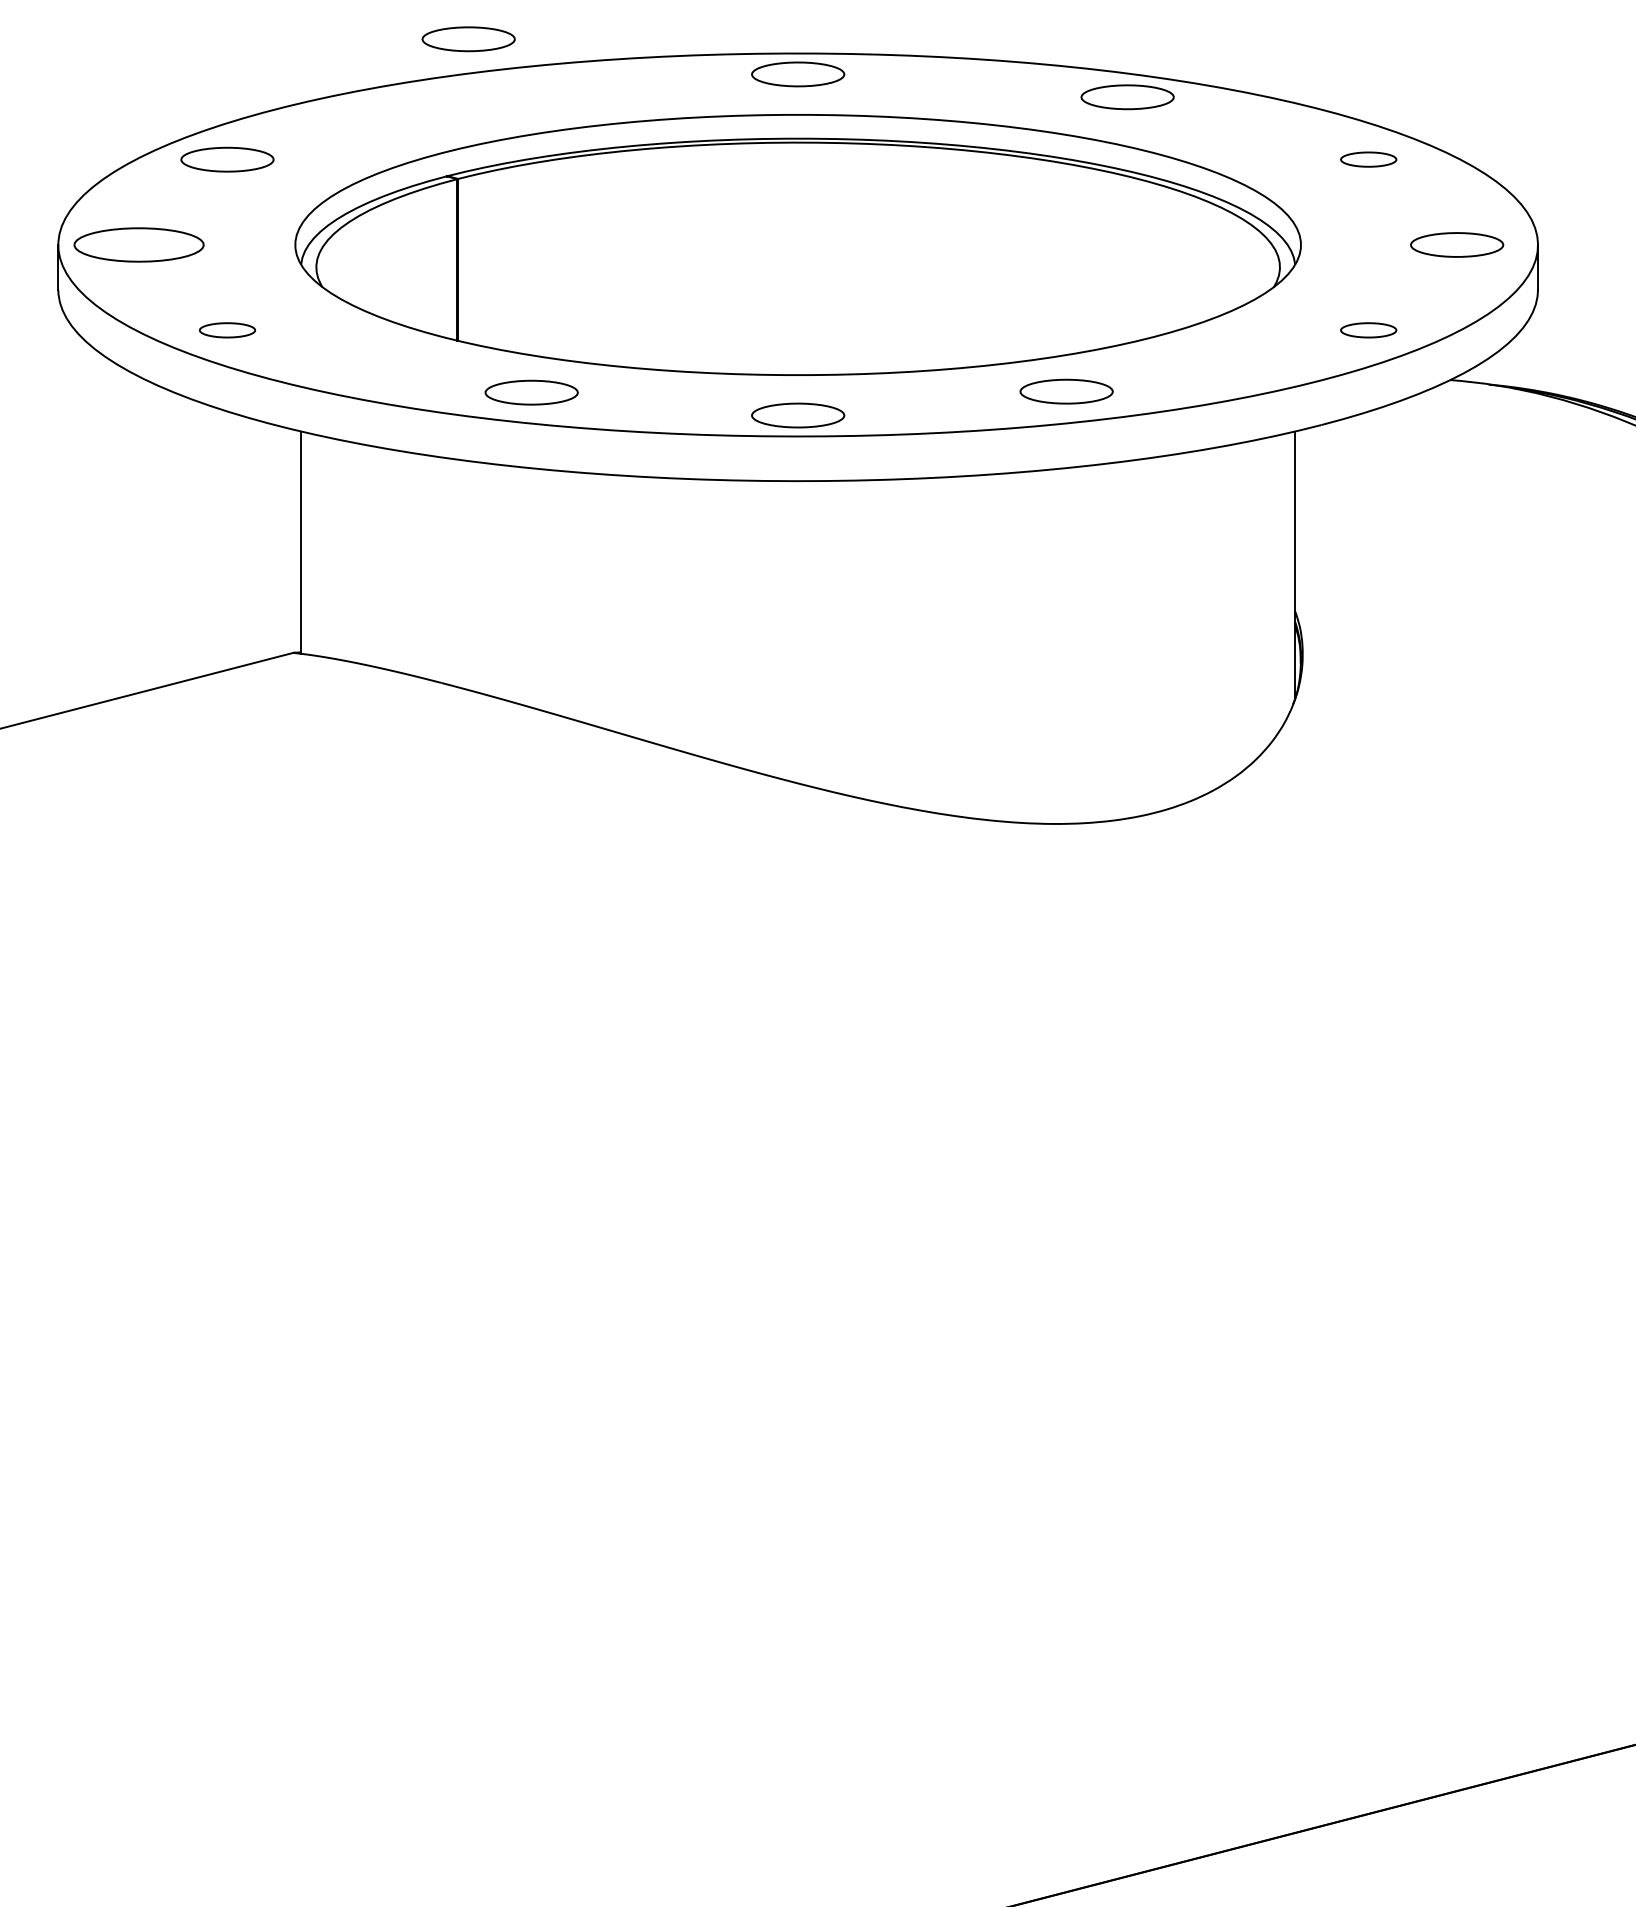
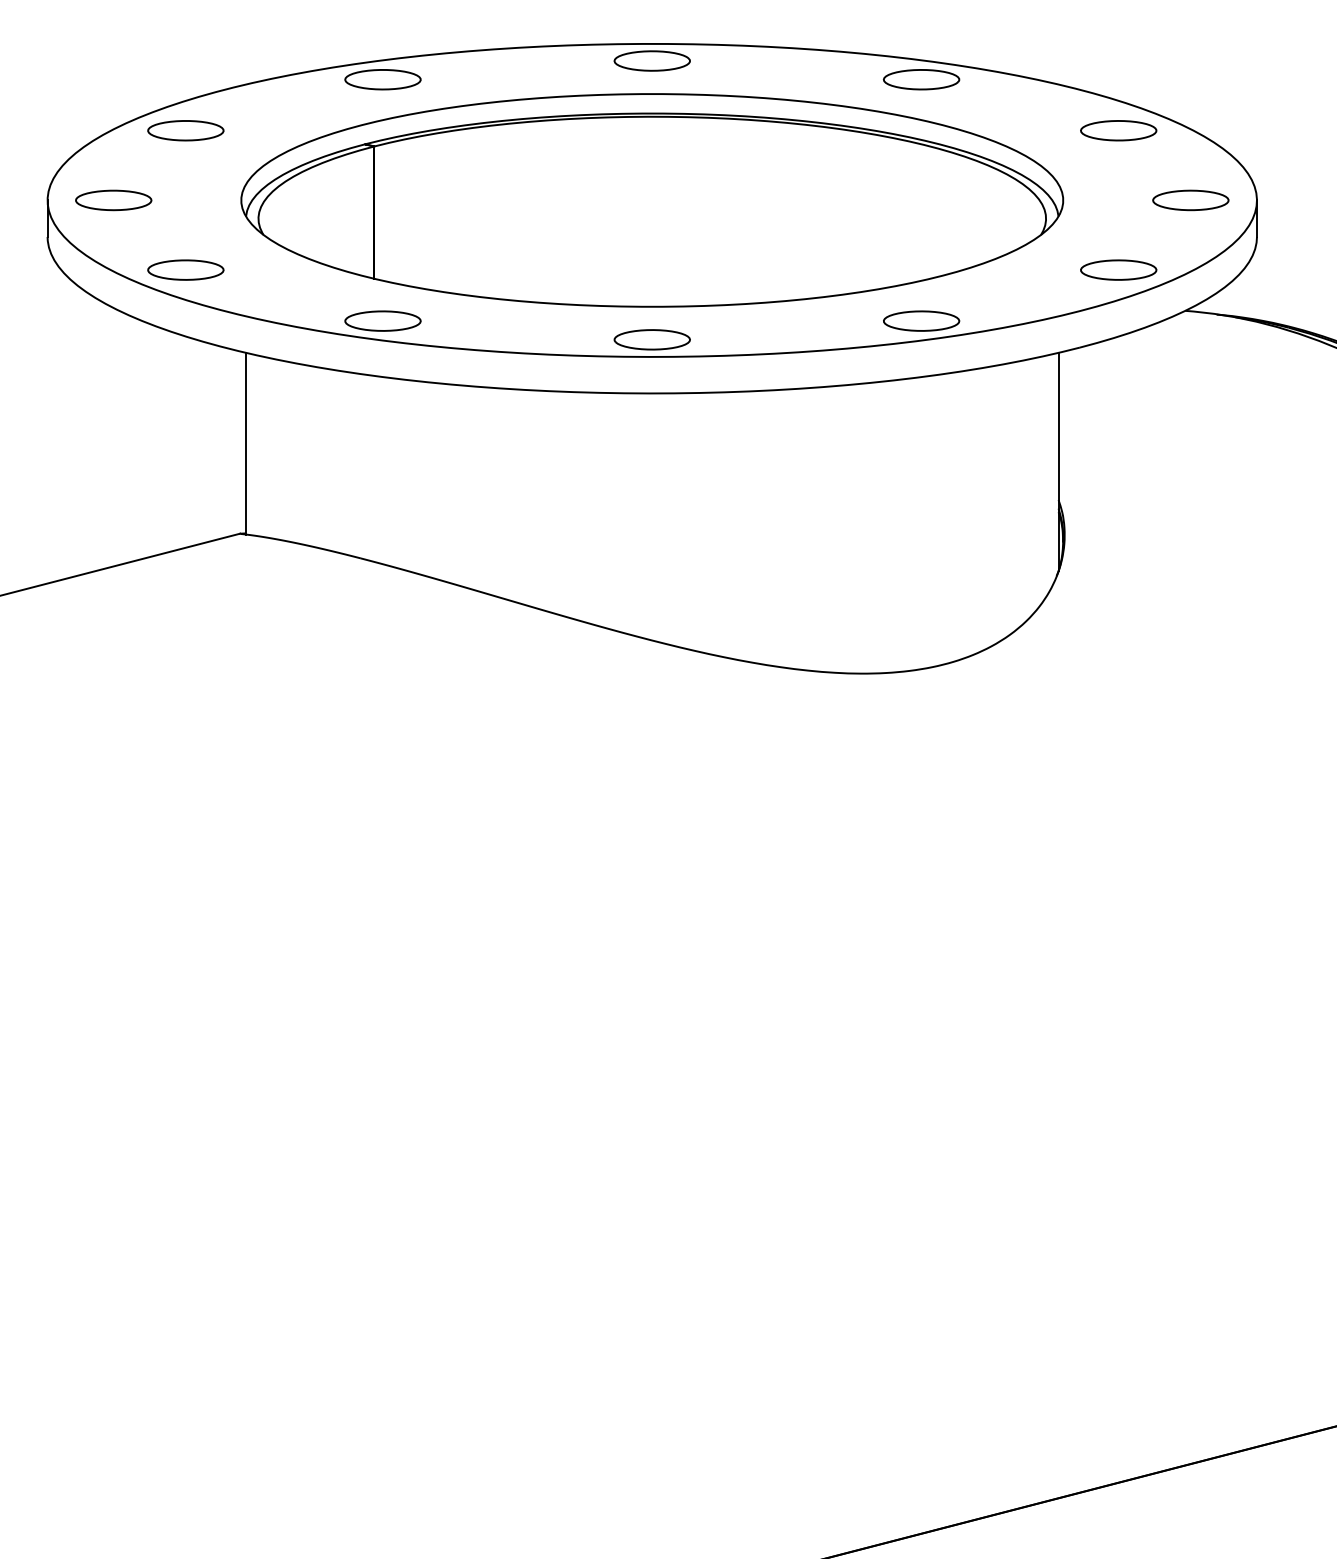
part: (468, 39) -> (382, 79), moved
part: (1368, 159) -> (1118, 130), size x1.67
part: (139, 244) -> (113, 200), size x0.71
part: (227, 330) -> (185, 270), size x1.67
part: (1368, 330) -> (1118, 270), size x1.67
part: (1066, 391) -> (921, 320), moved
part: (531, 392) -> (382, 320), moved

